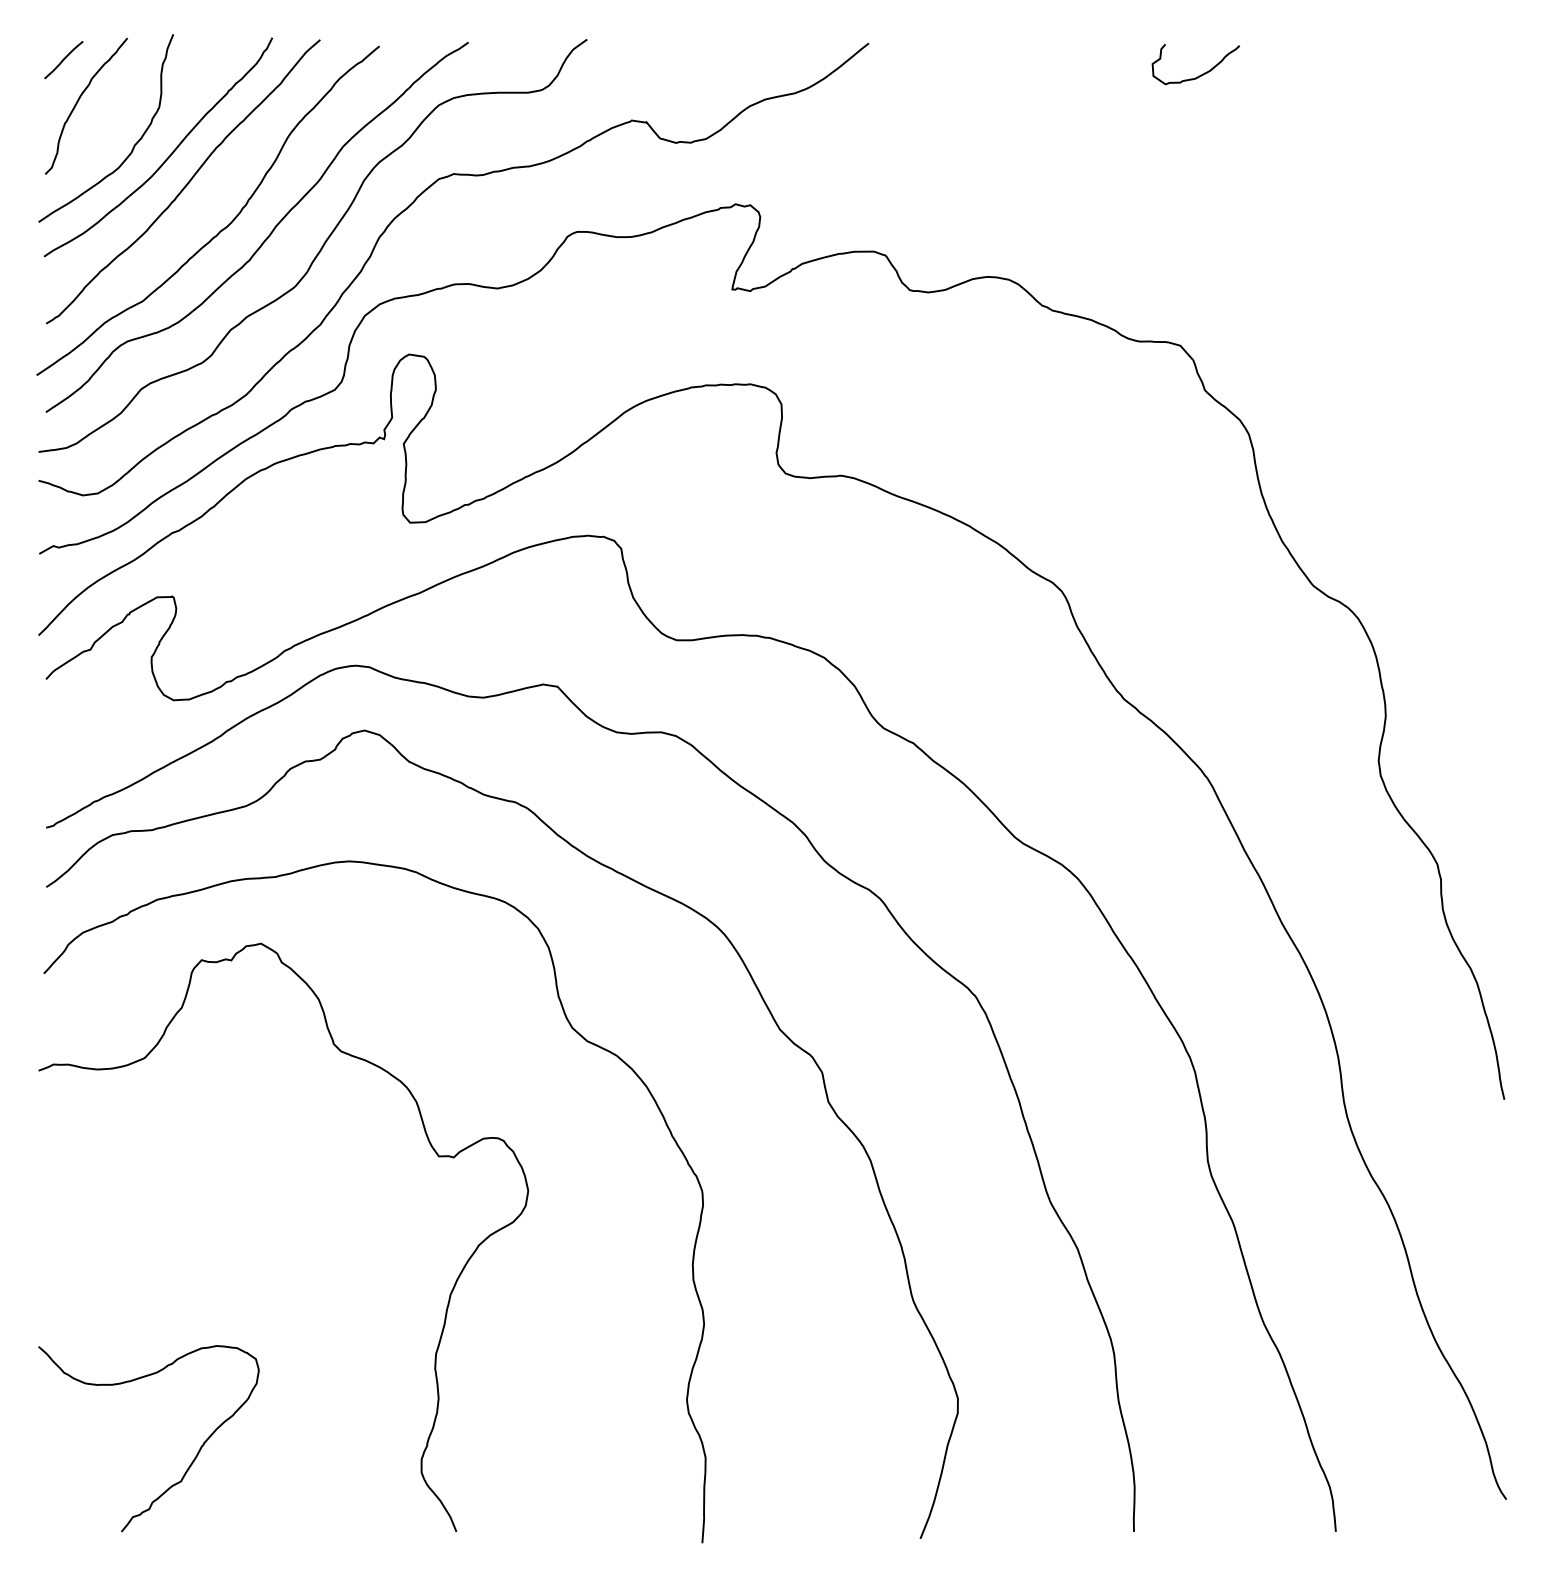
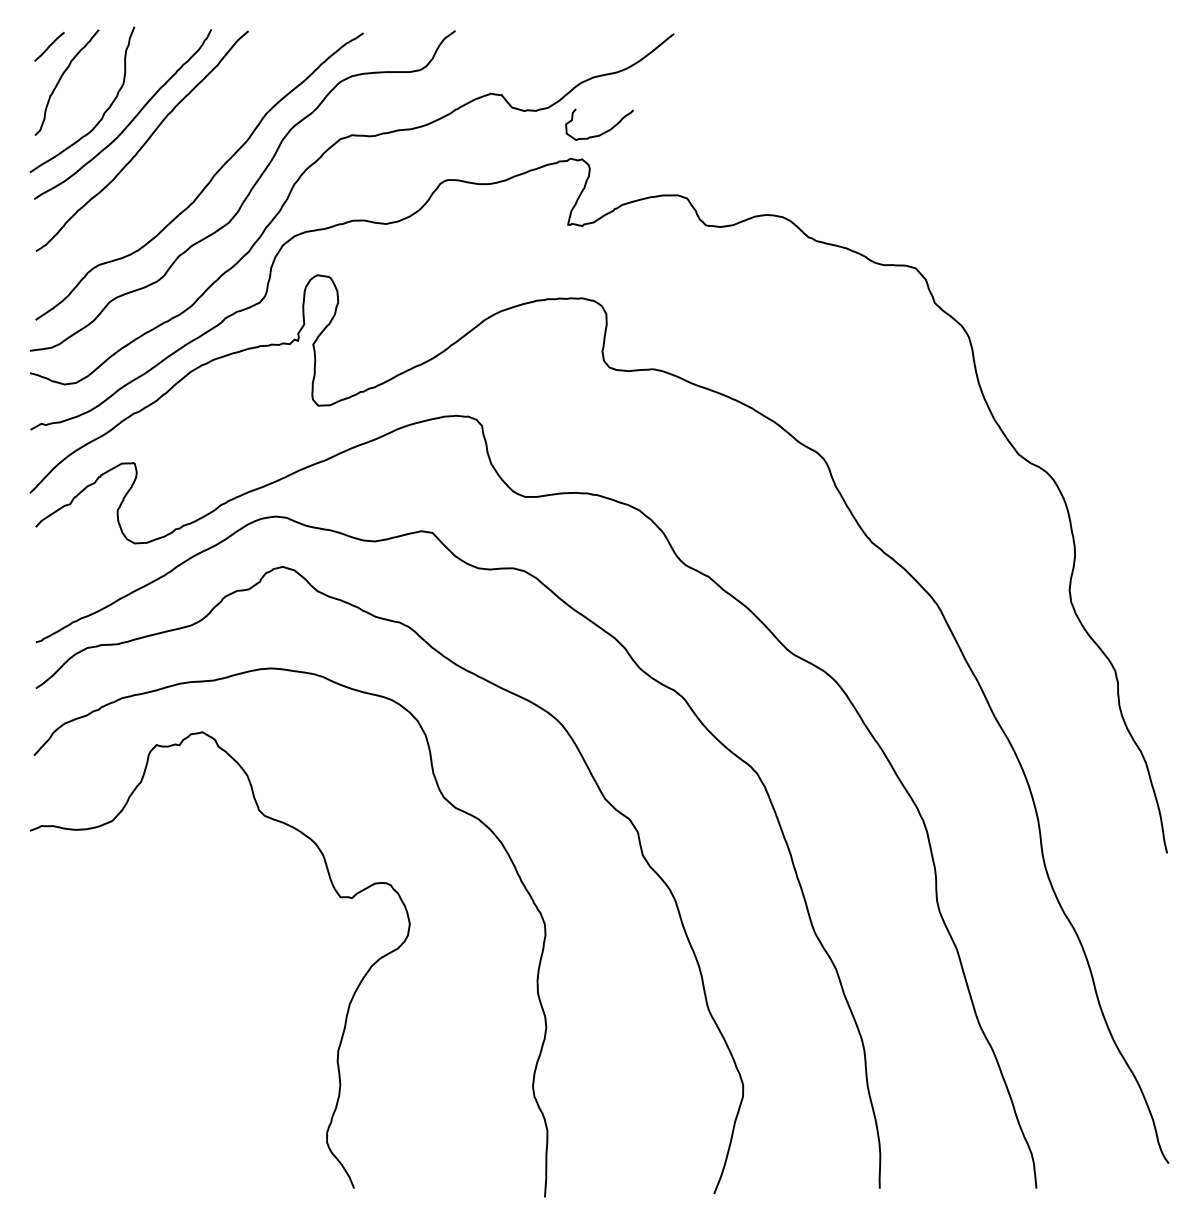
curve: (1200, 74) -> (603, 132), moved
curve: (222, 228) -> (172, 177), removed
curve: (190, 1463) -> (147, 1135), removed

